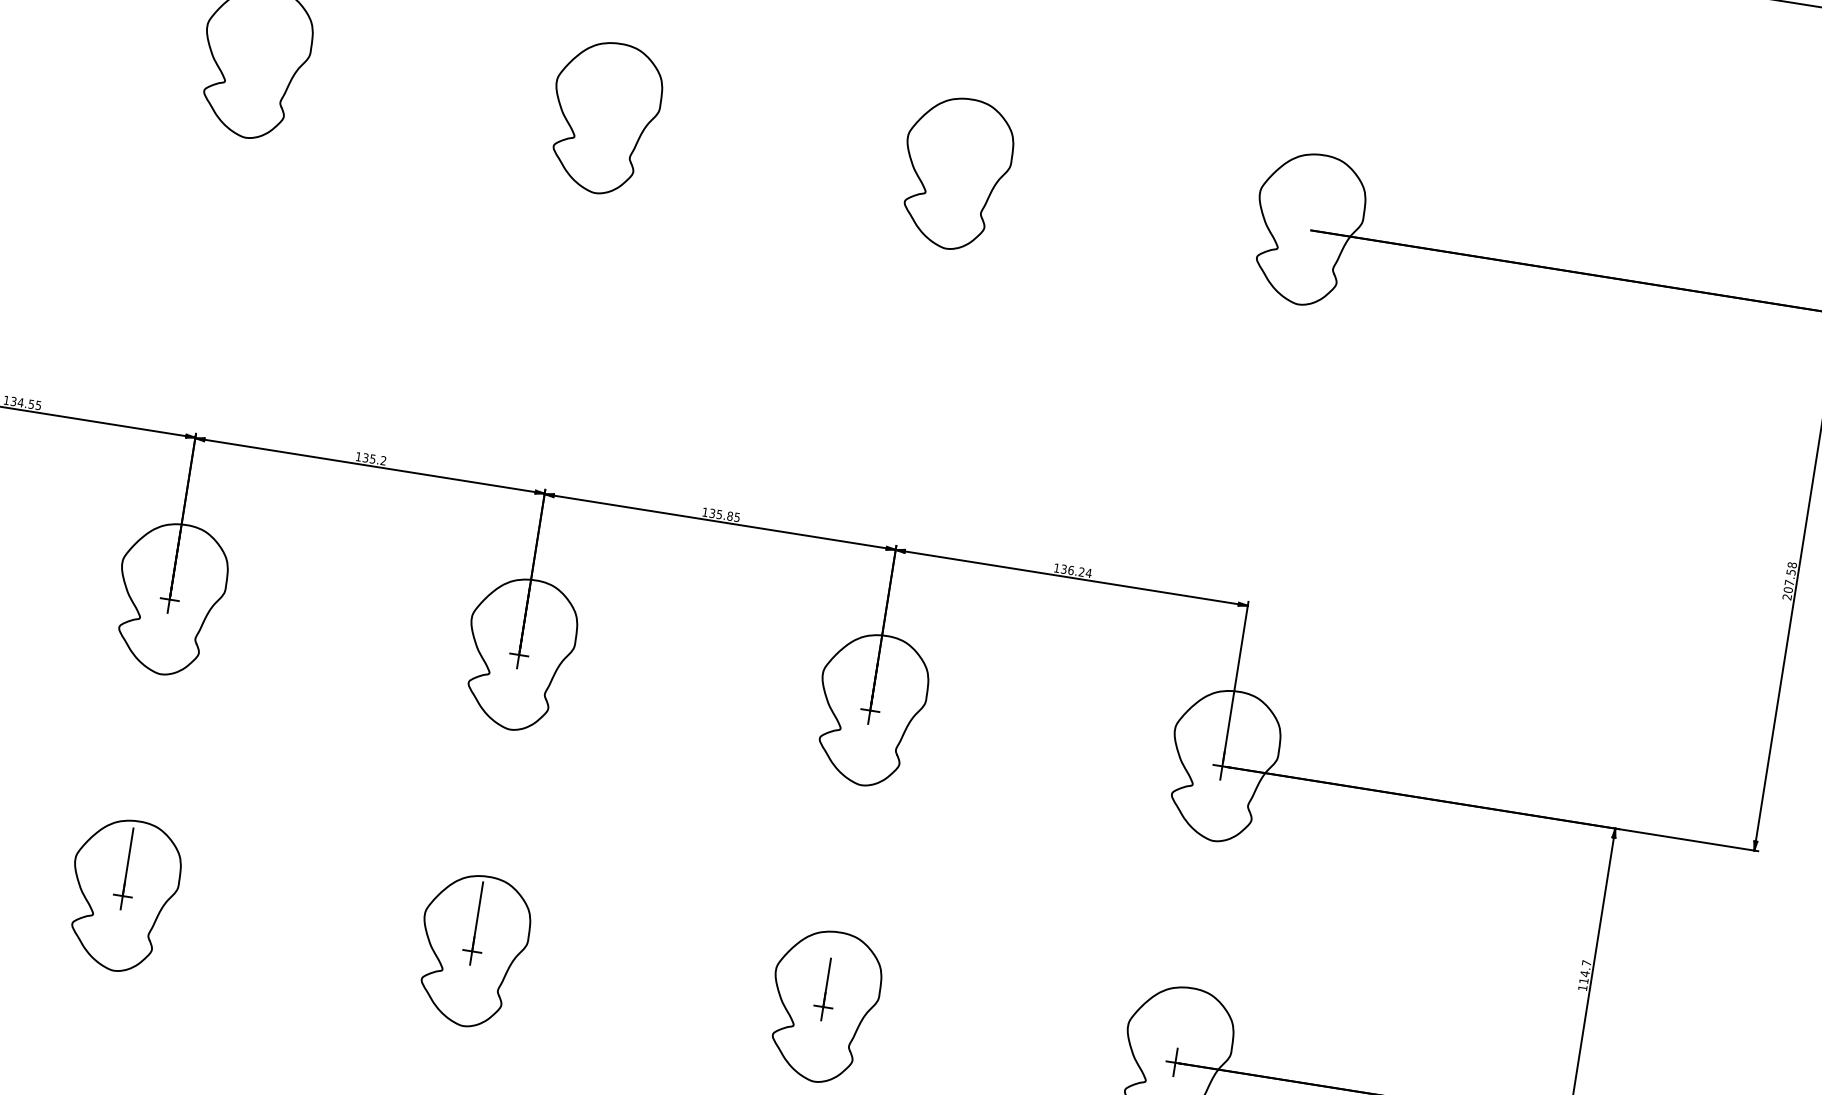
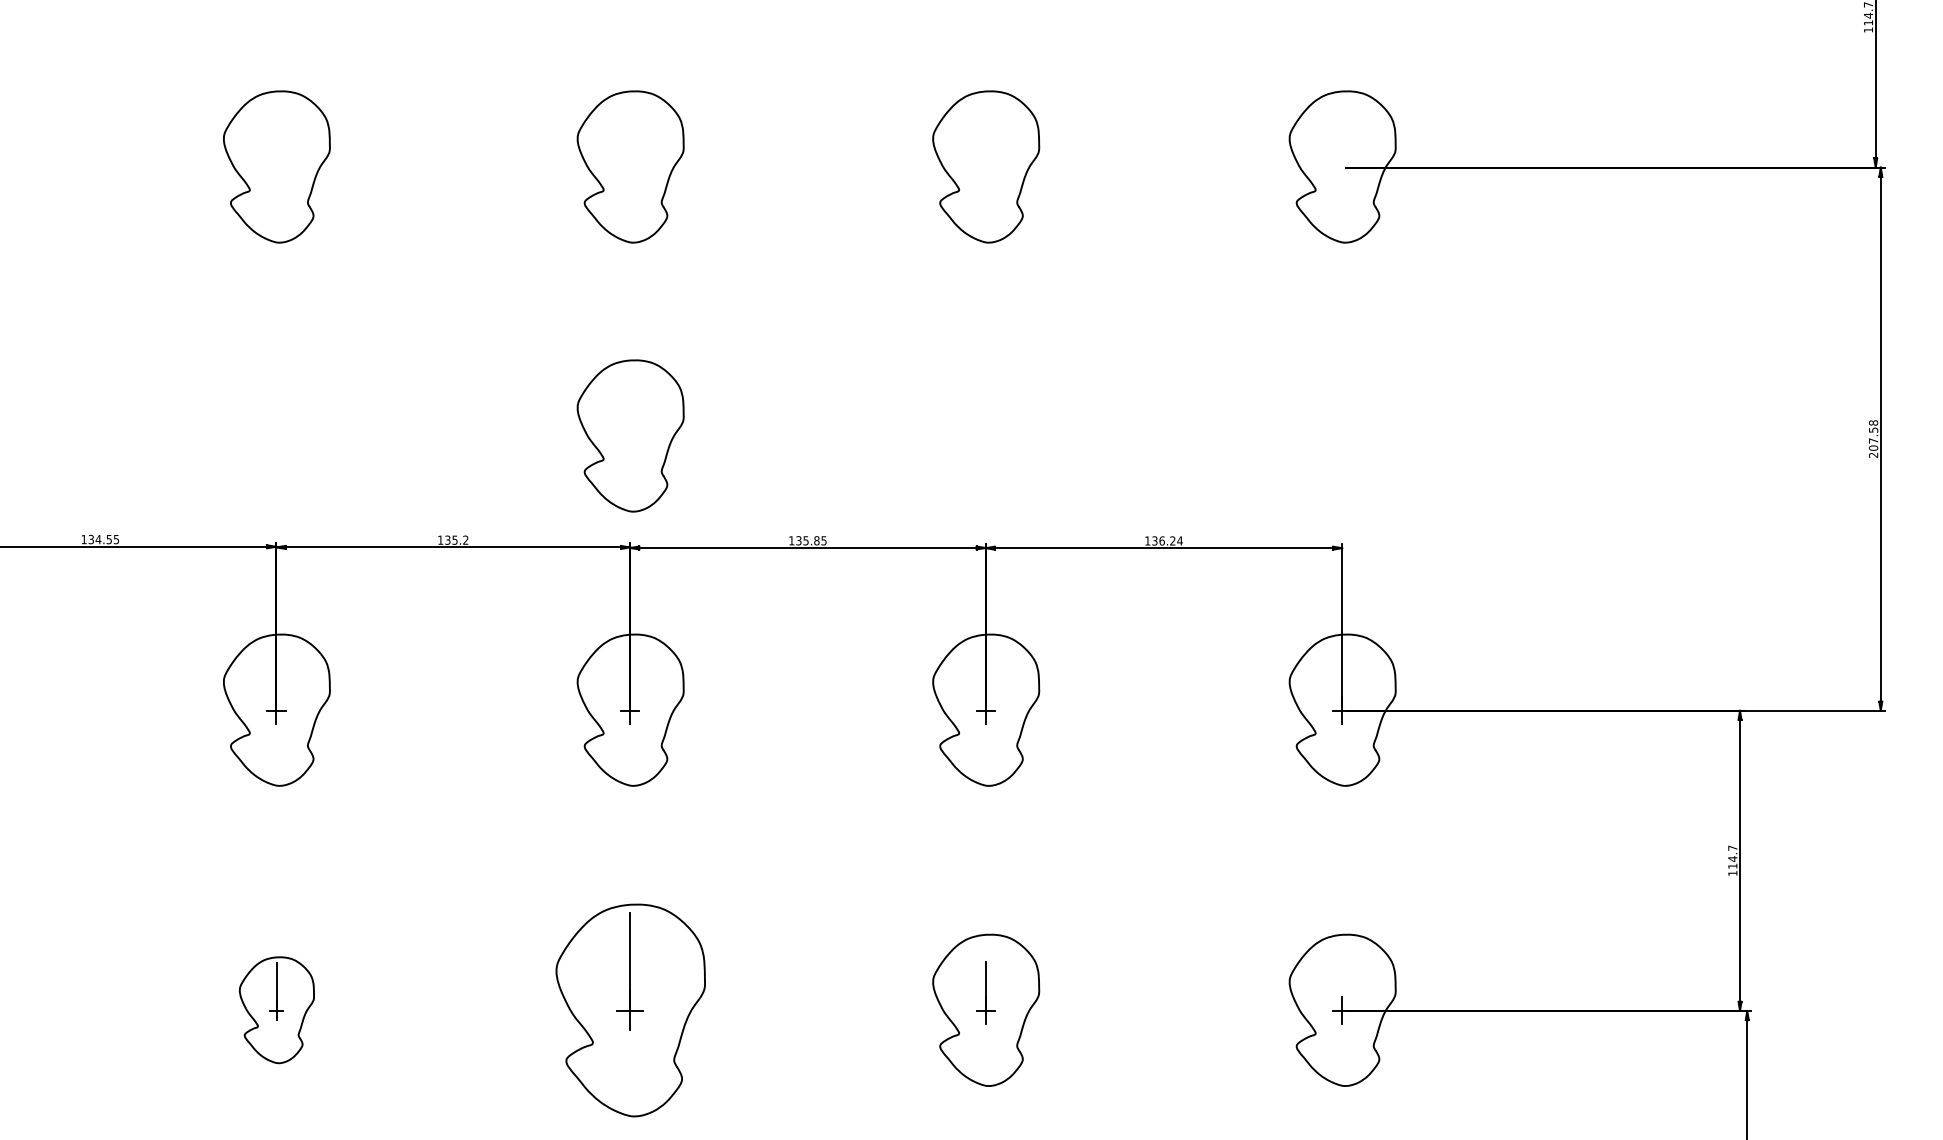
curve: (532, 398) -> (603, 455), added
part: (123, 894) -> (276, 1009), size x0.7
part: (472, 950) -> (630, 1009), size x1.4

